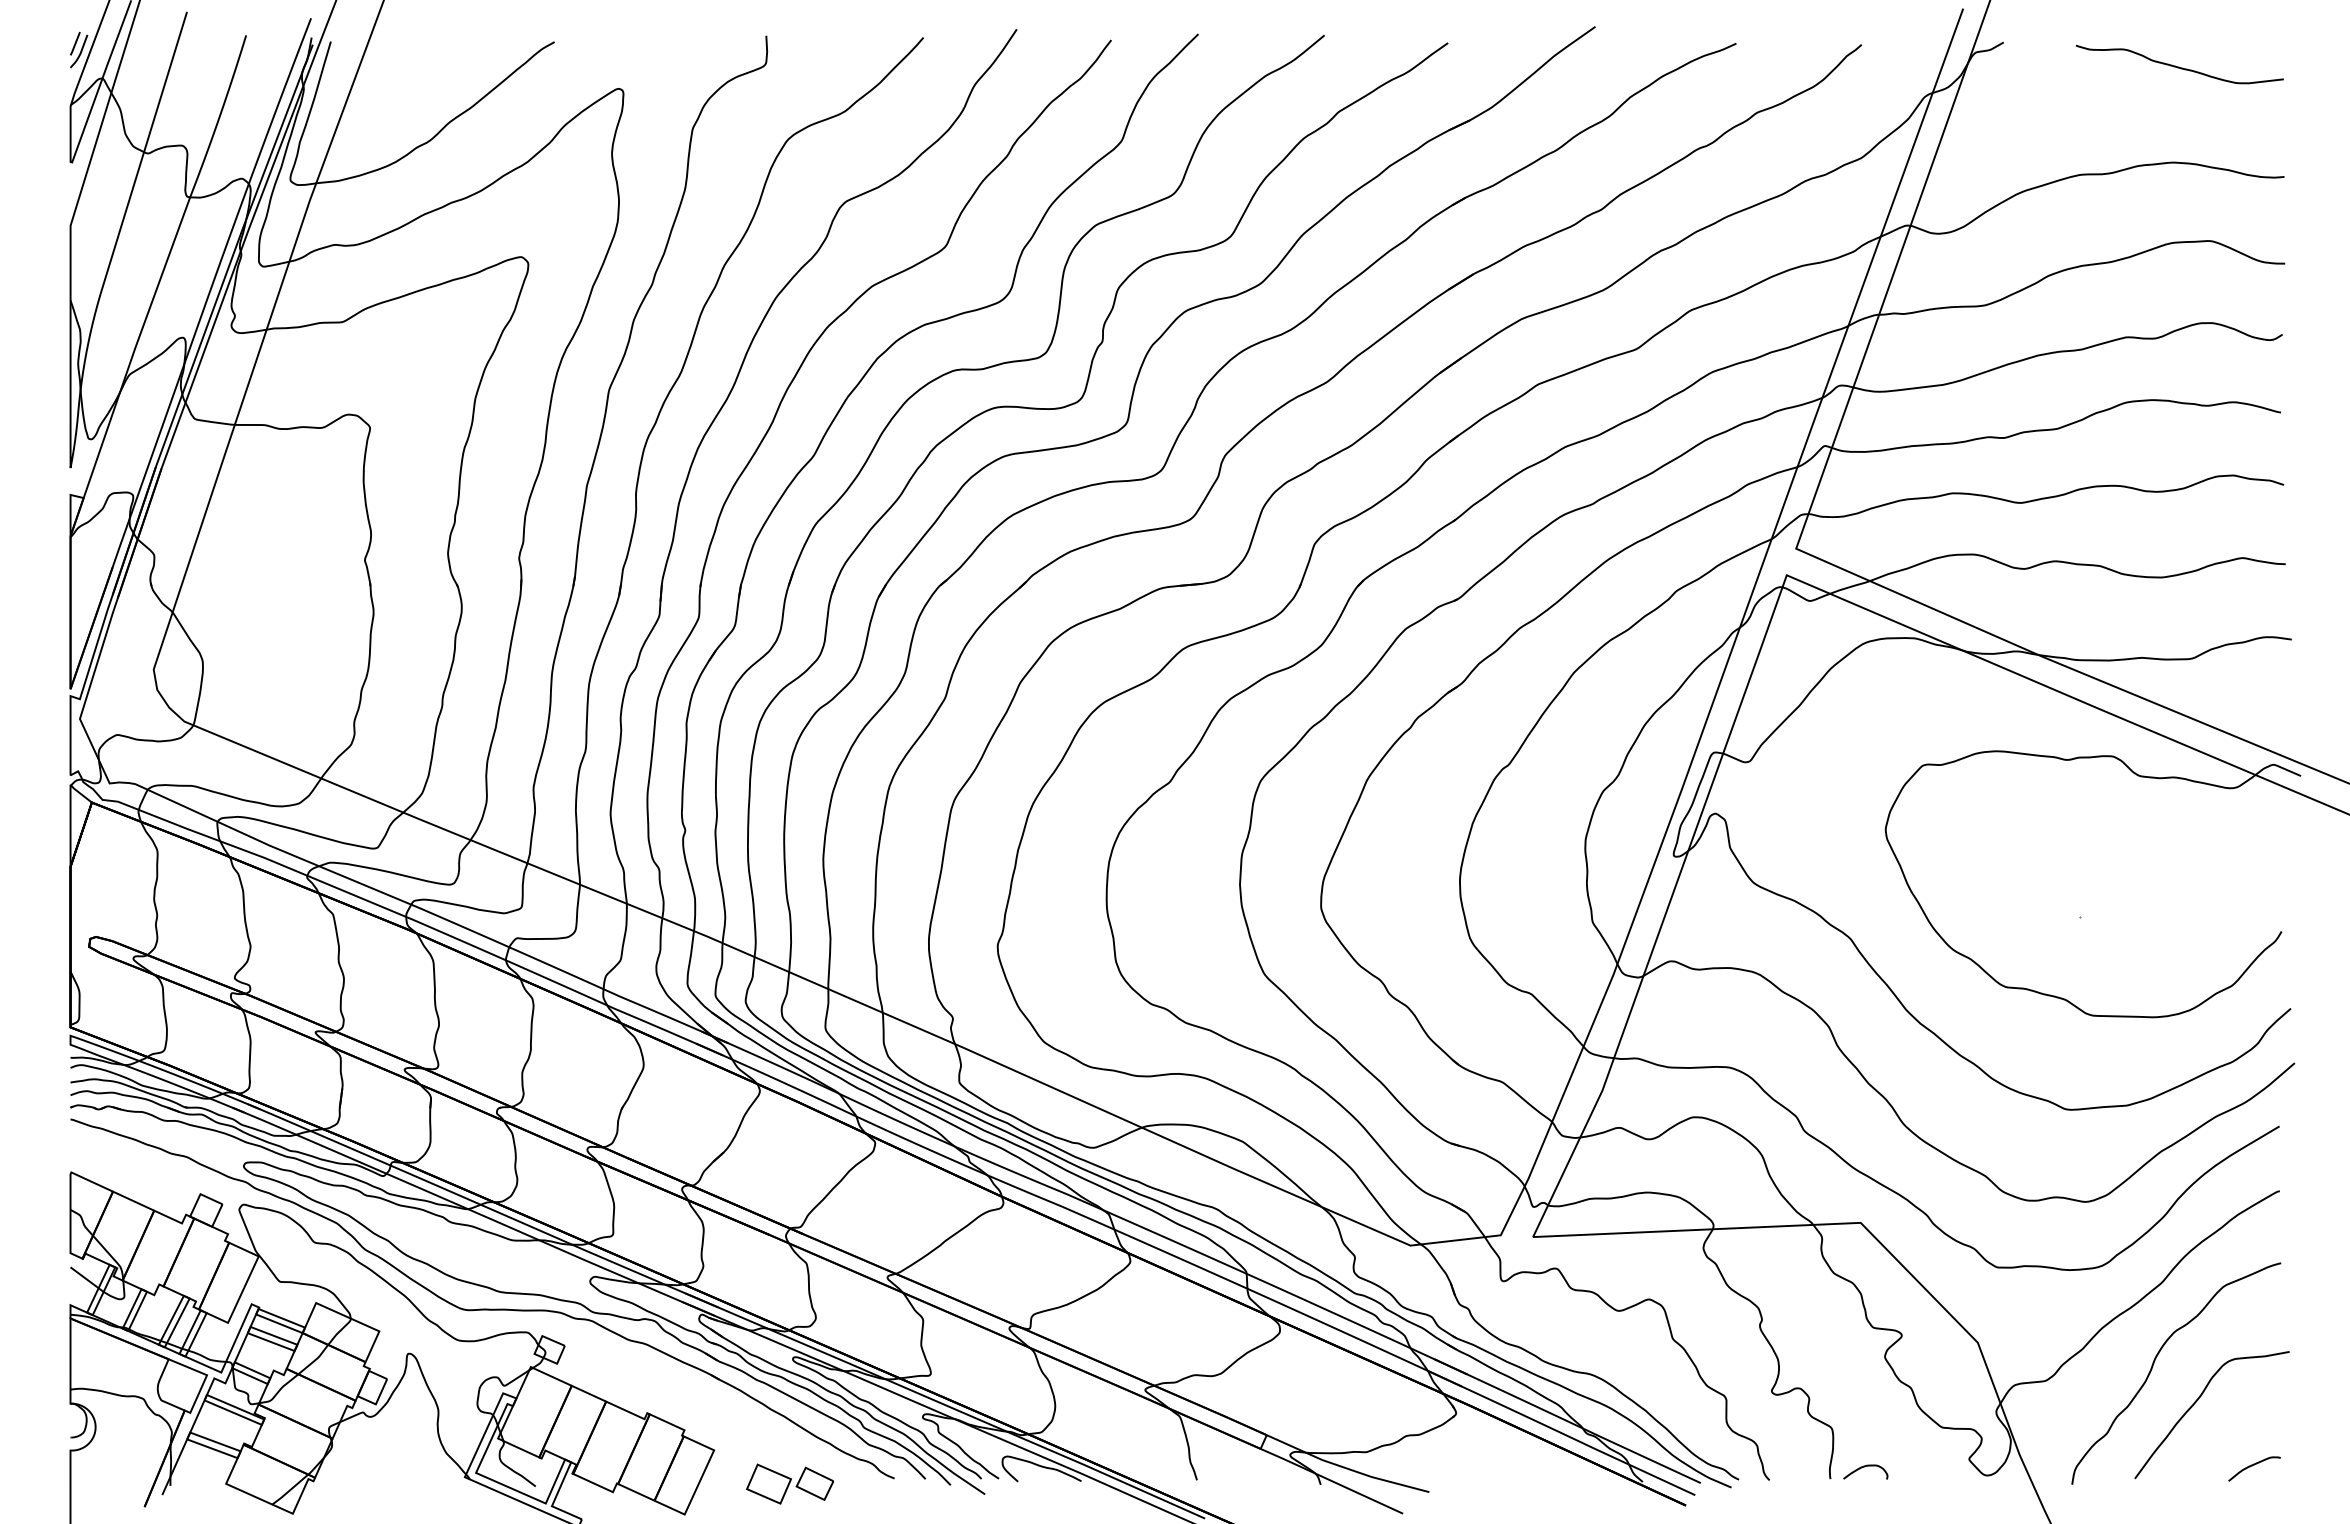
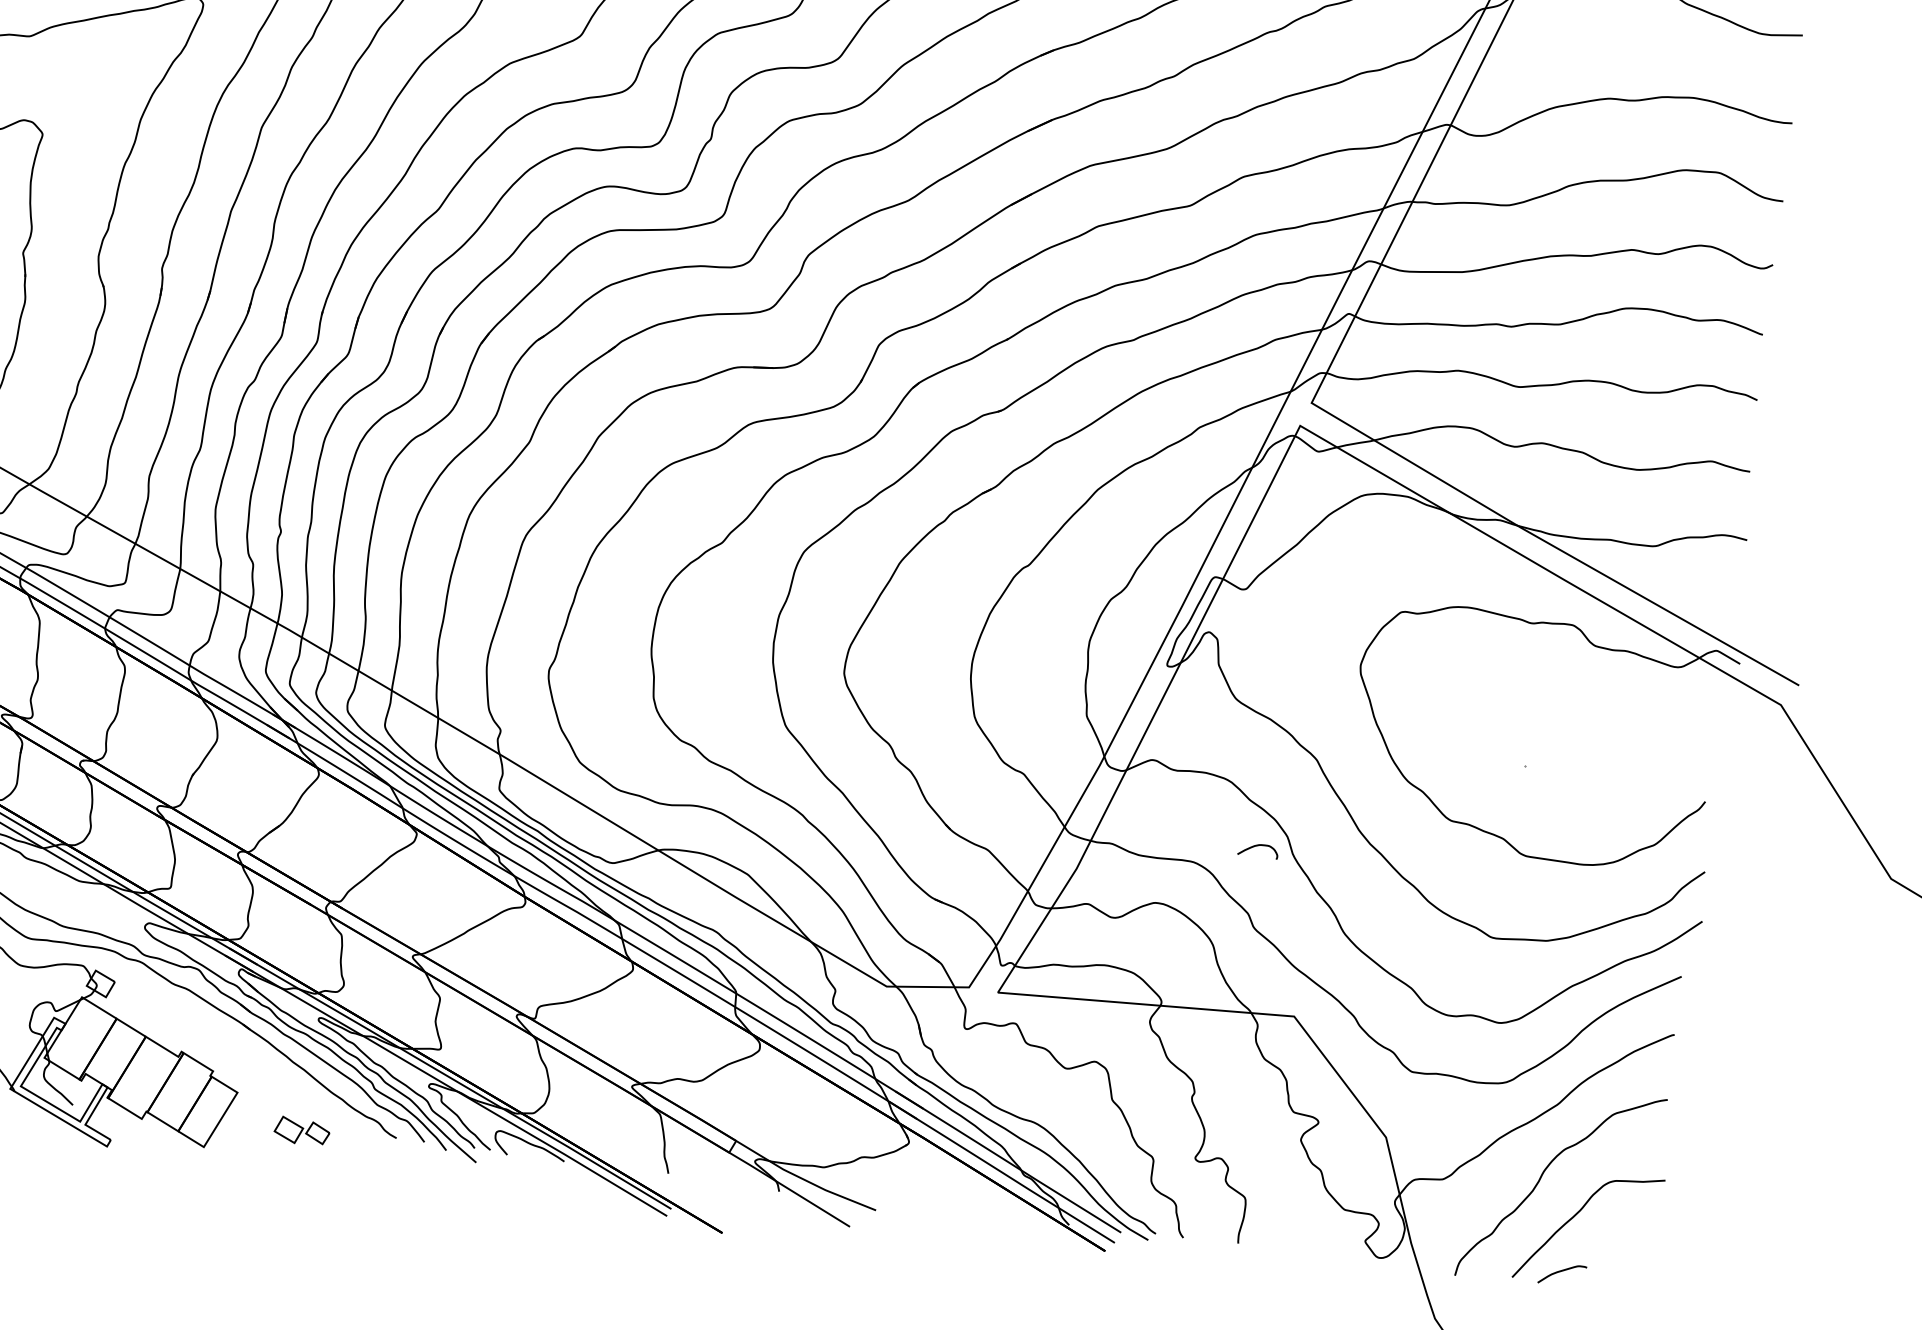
curve: (2252, 1466) -> (1560, 1272), moved
curve: (1864, 1467) -> (1257, 846), moved
part: (790, 1483) -> (302, 1131), size x0.7

